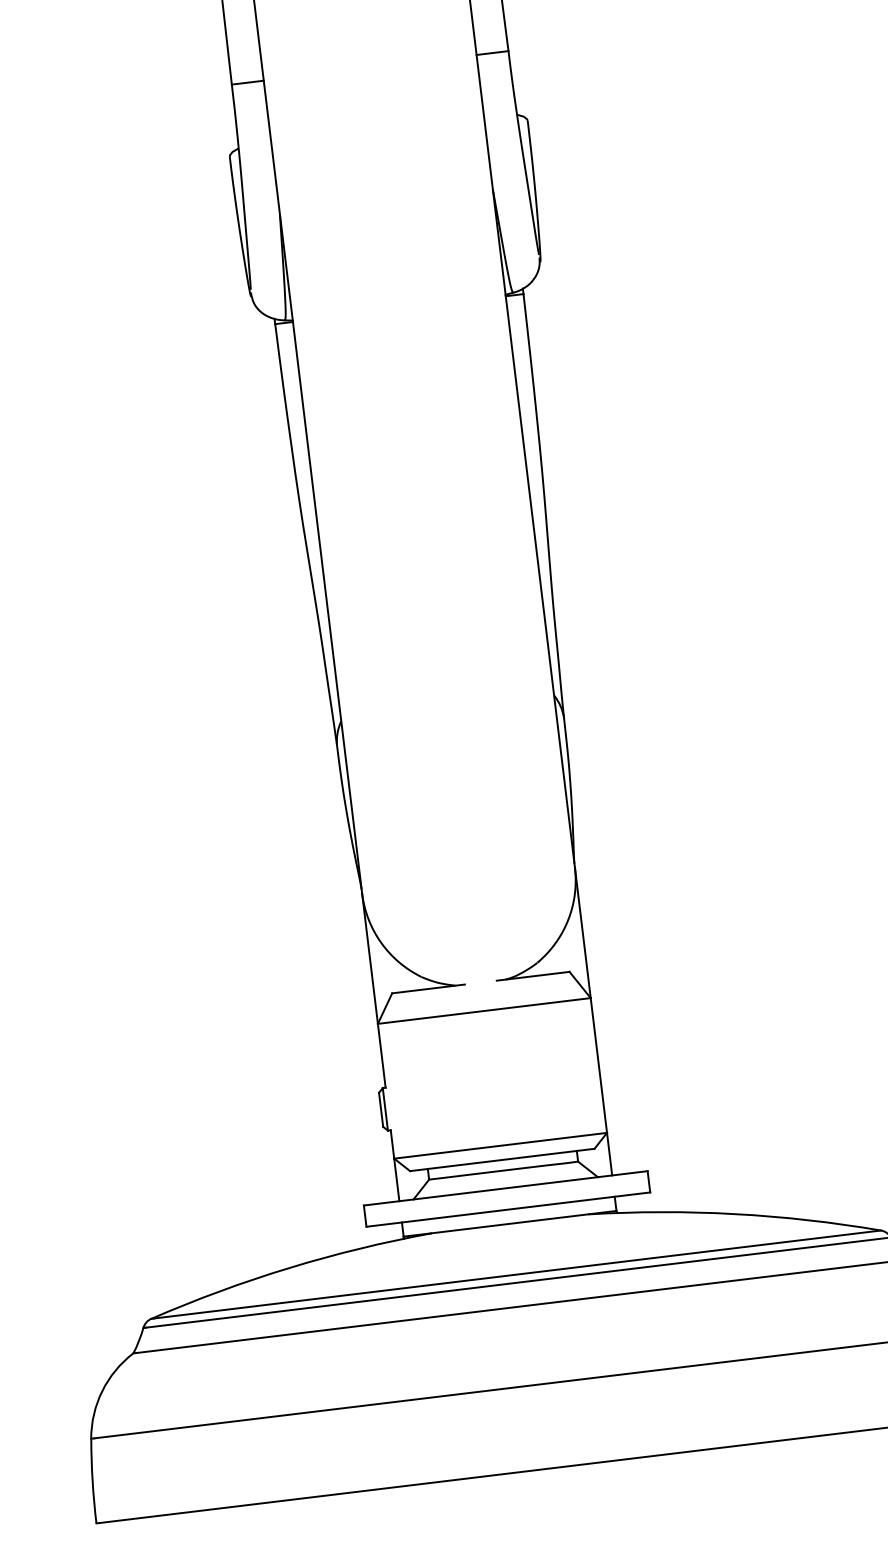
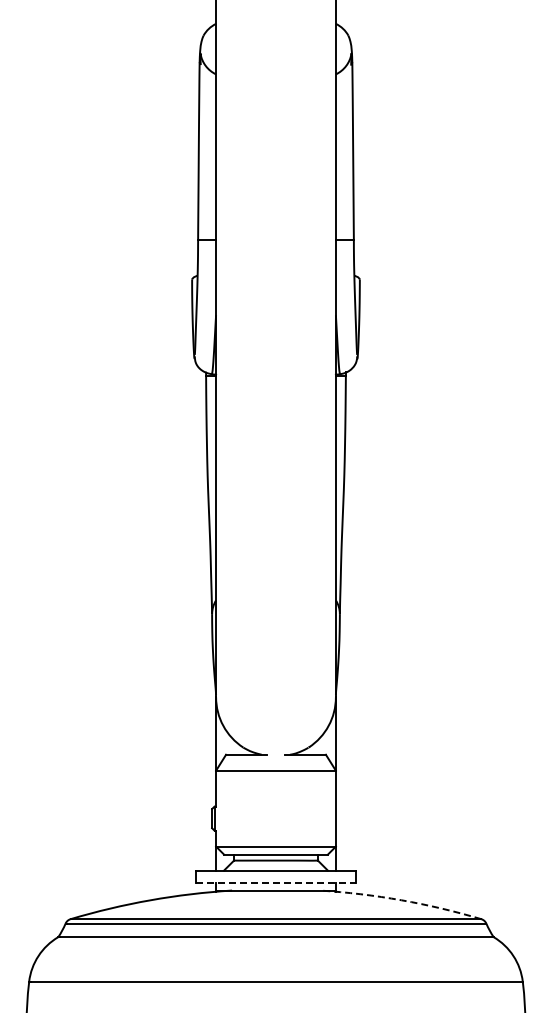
line: (509, 1209) -> (276, 882), solid -> dashed
arc: (735, 1214) -> (401, 900), solid -> dashed

